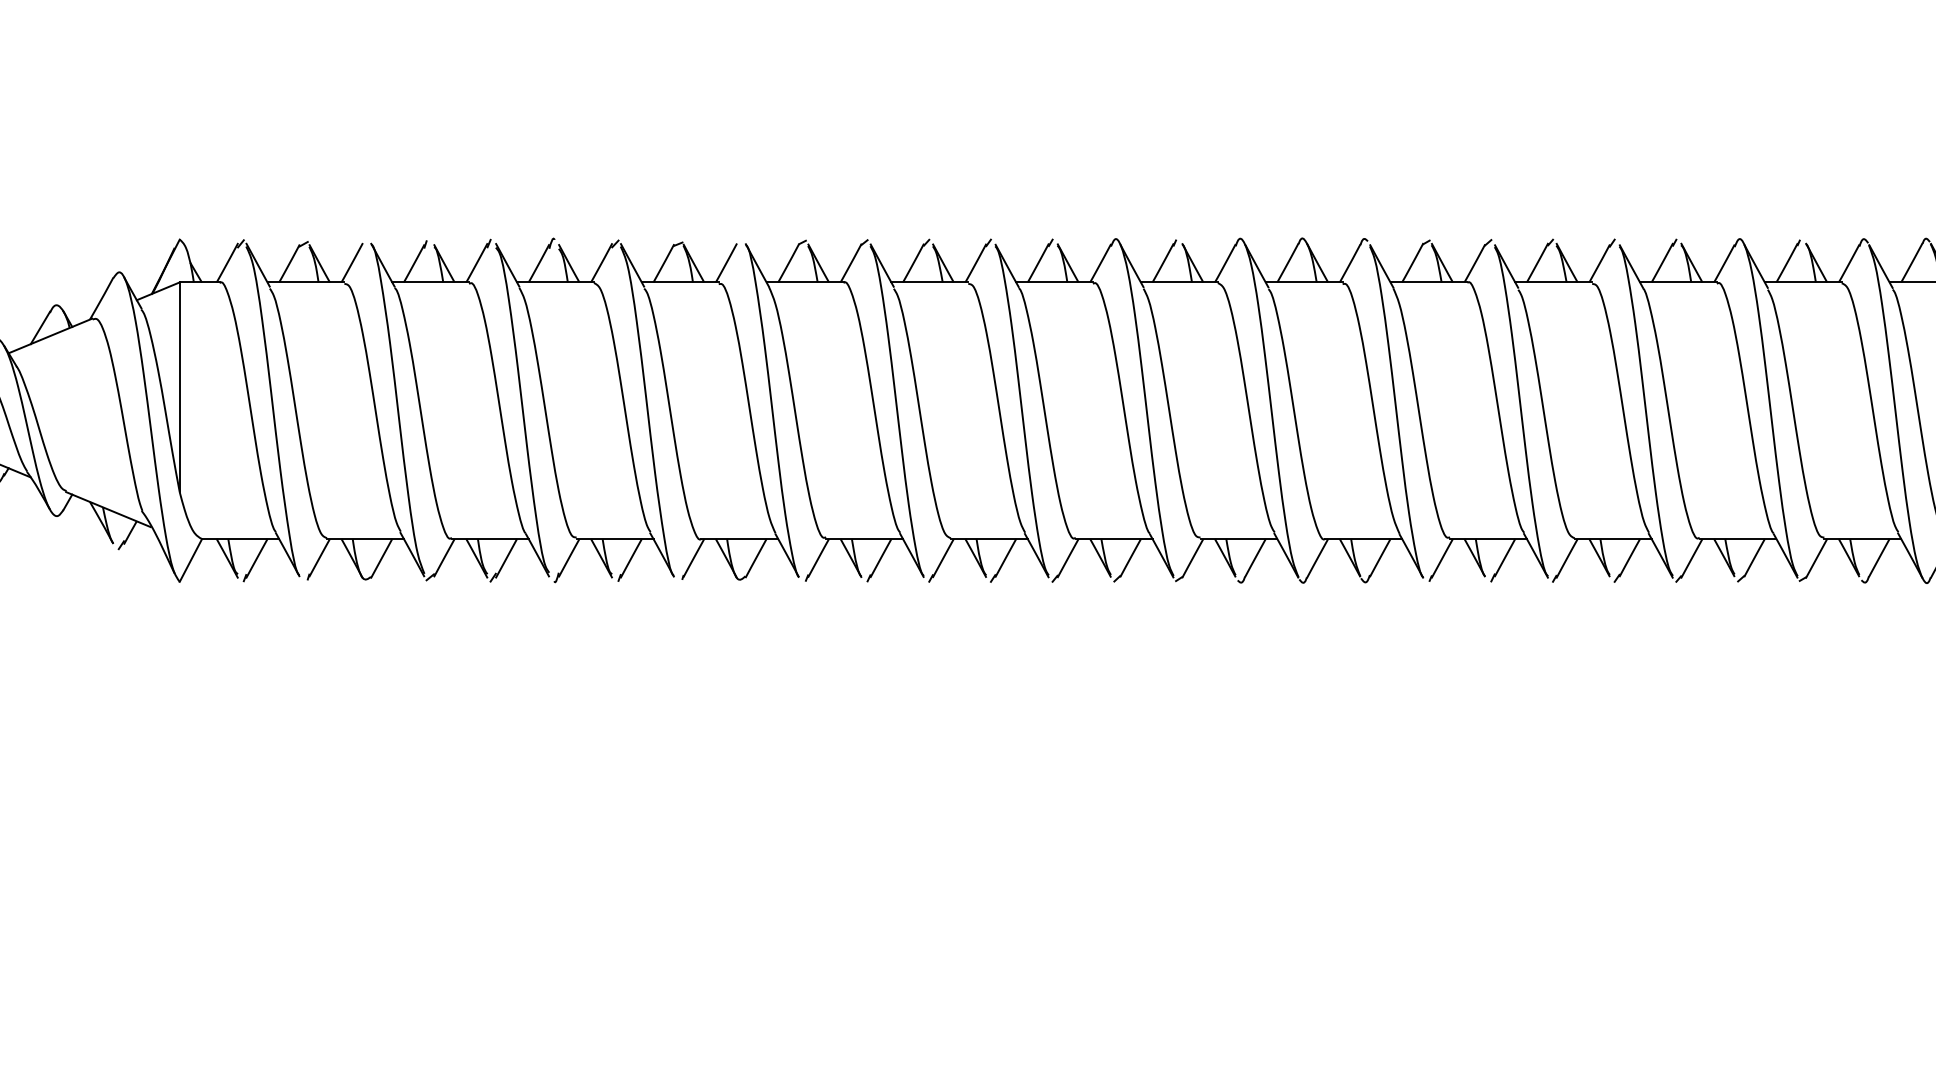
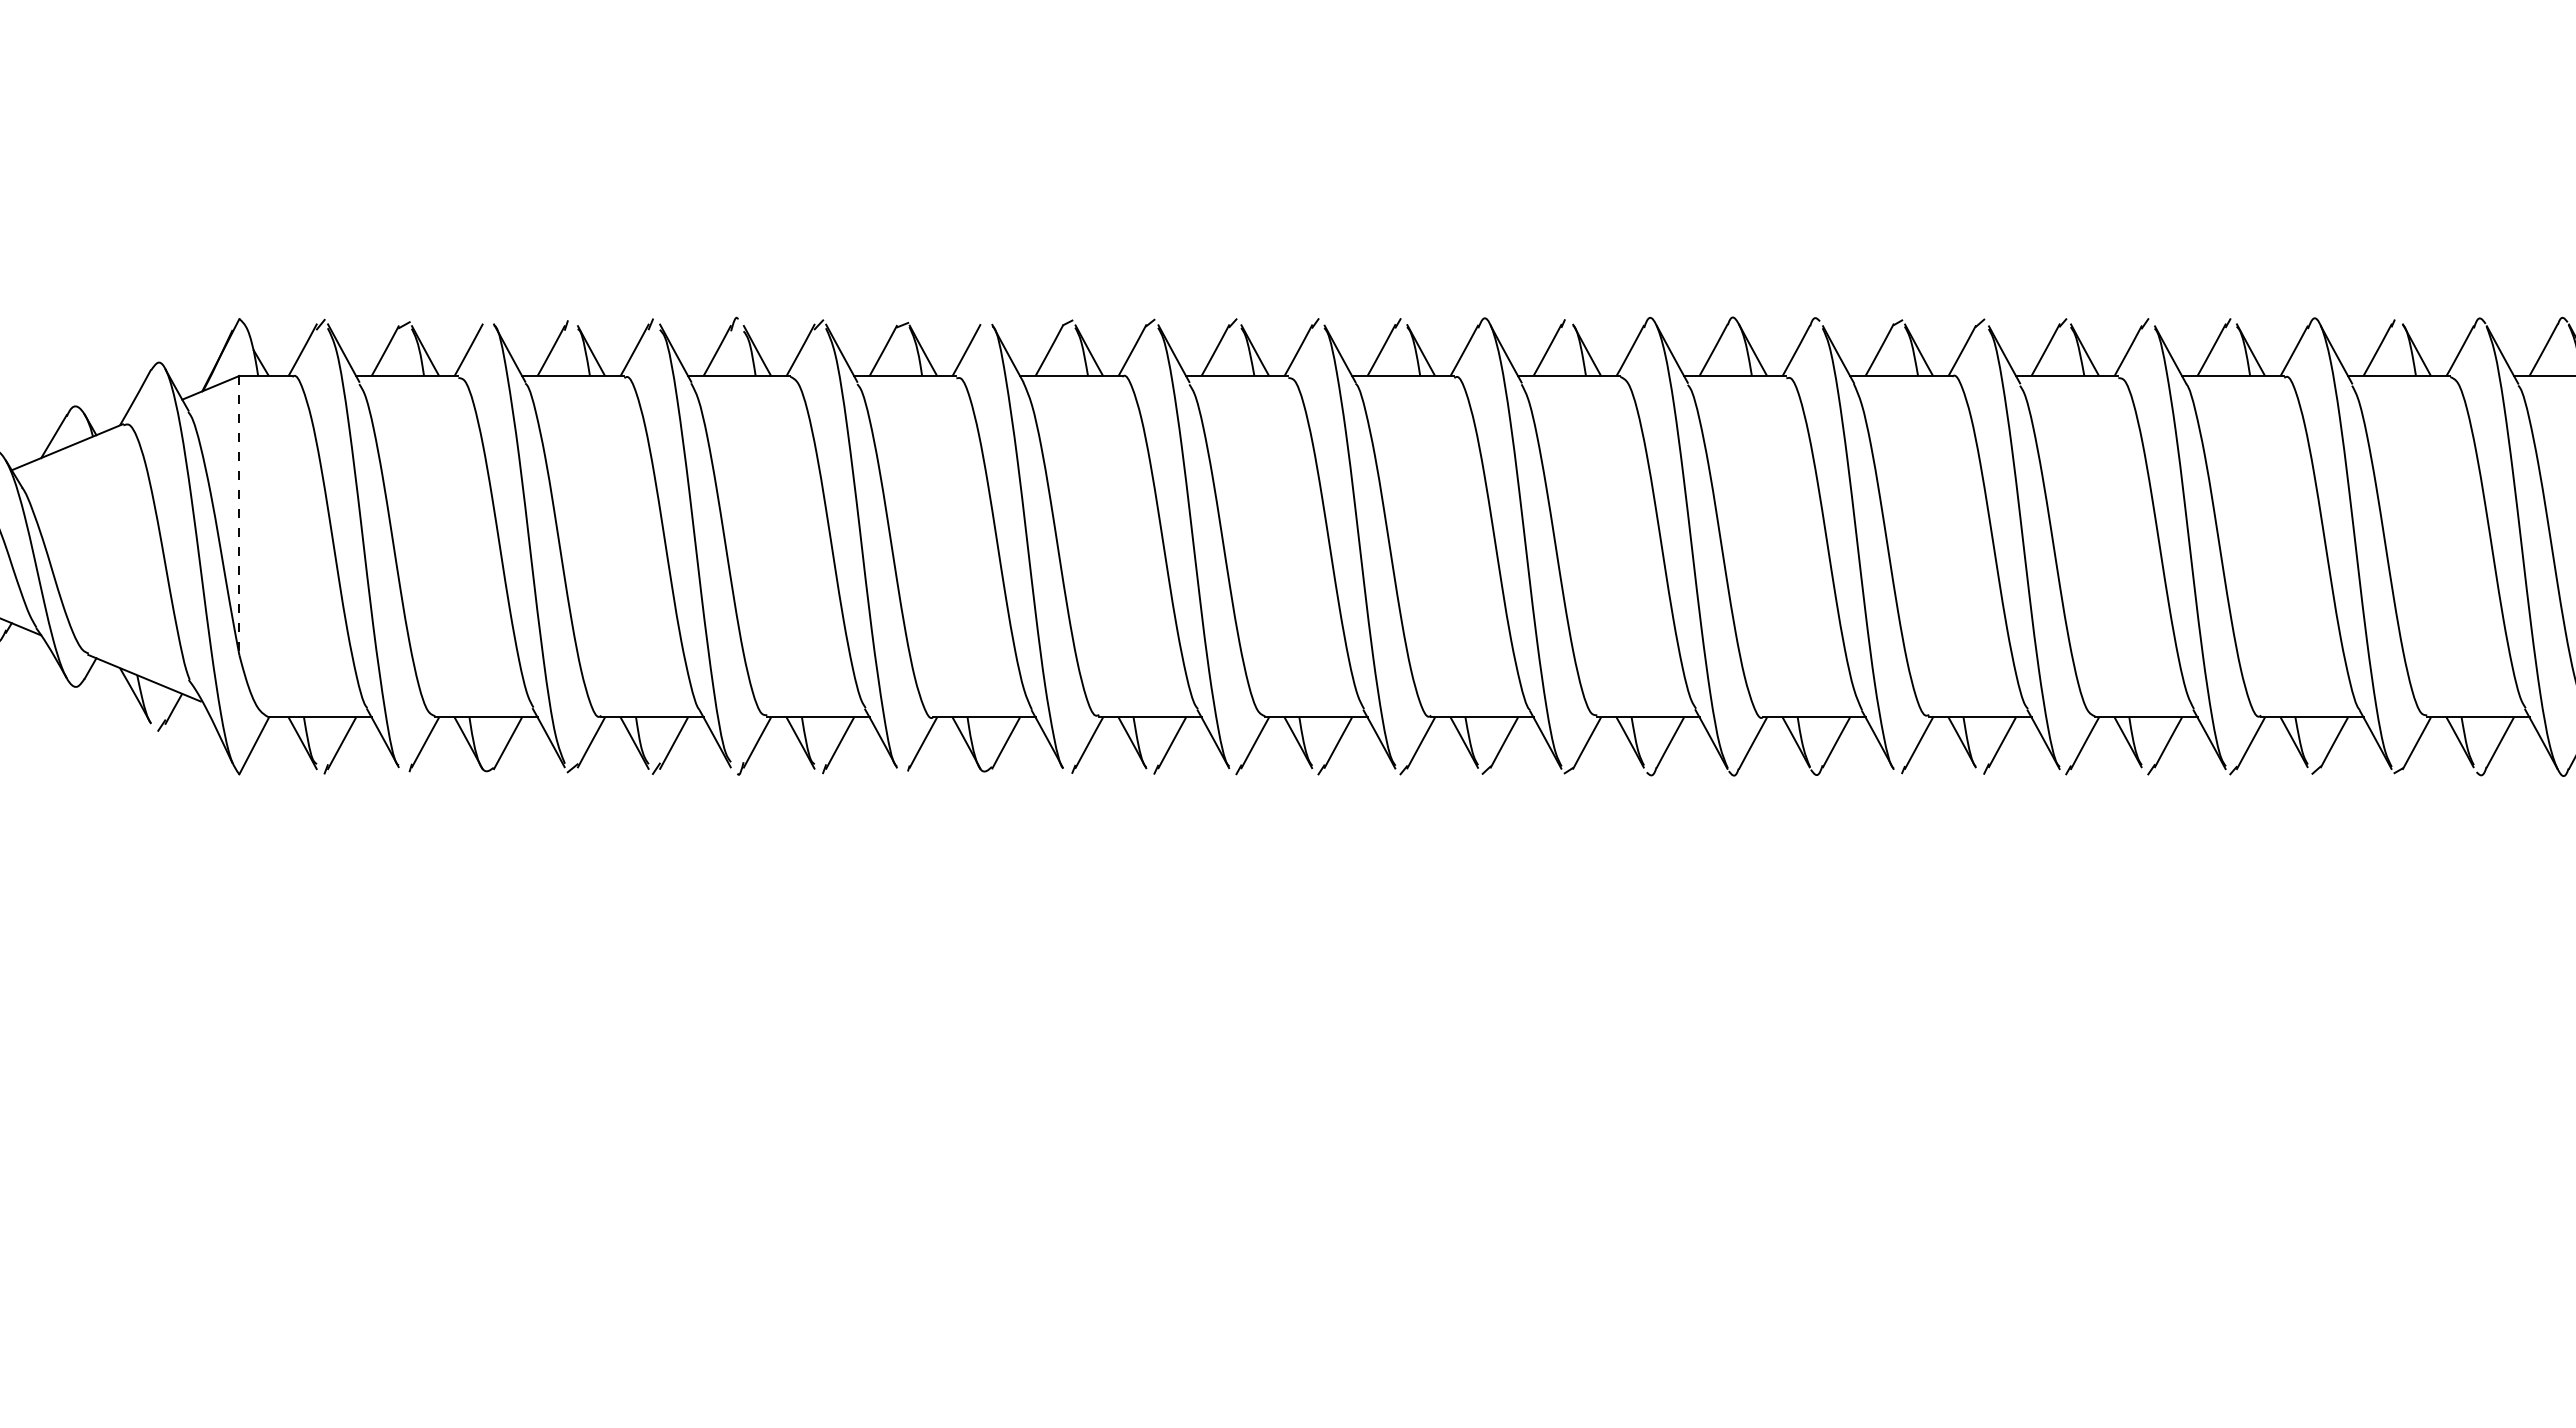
line: (179, 387) -> (239, 515), solid -> dashed

